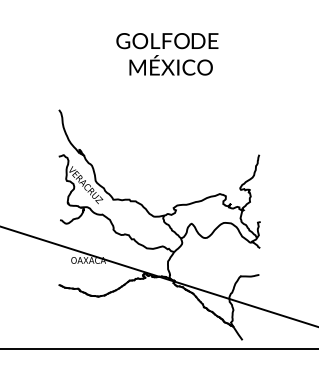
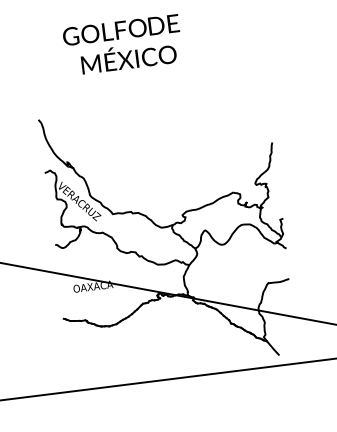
text: (167, 54) -> (123, 45), moved

